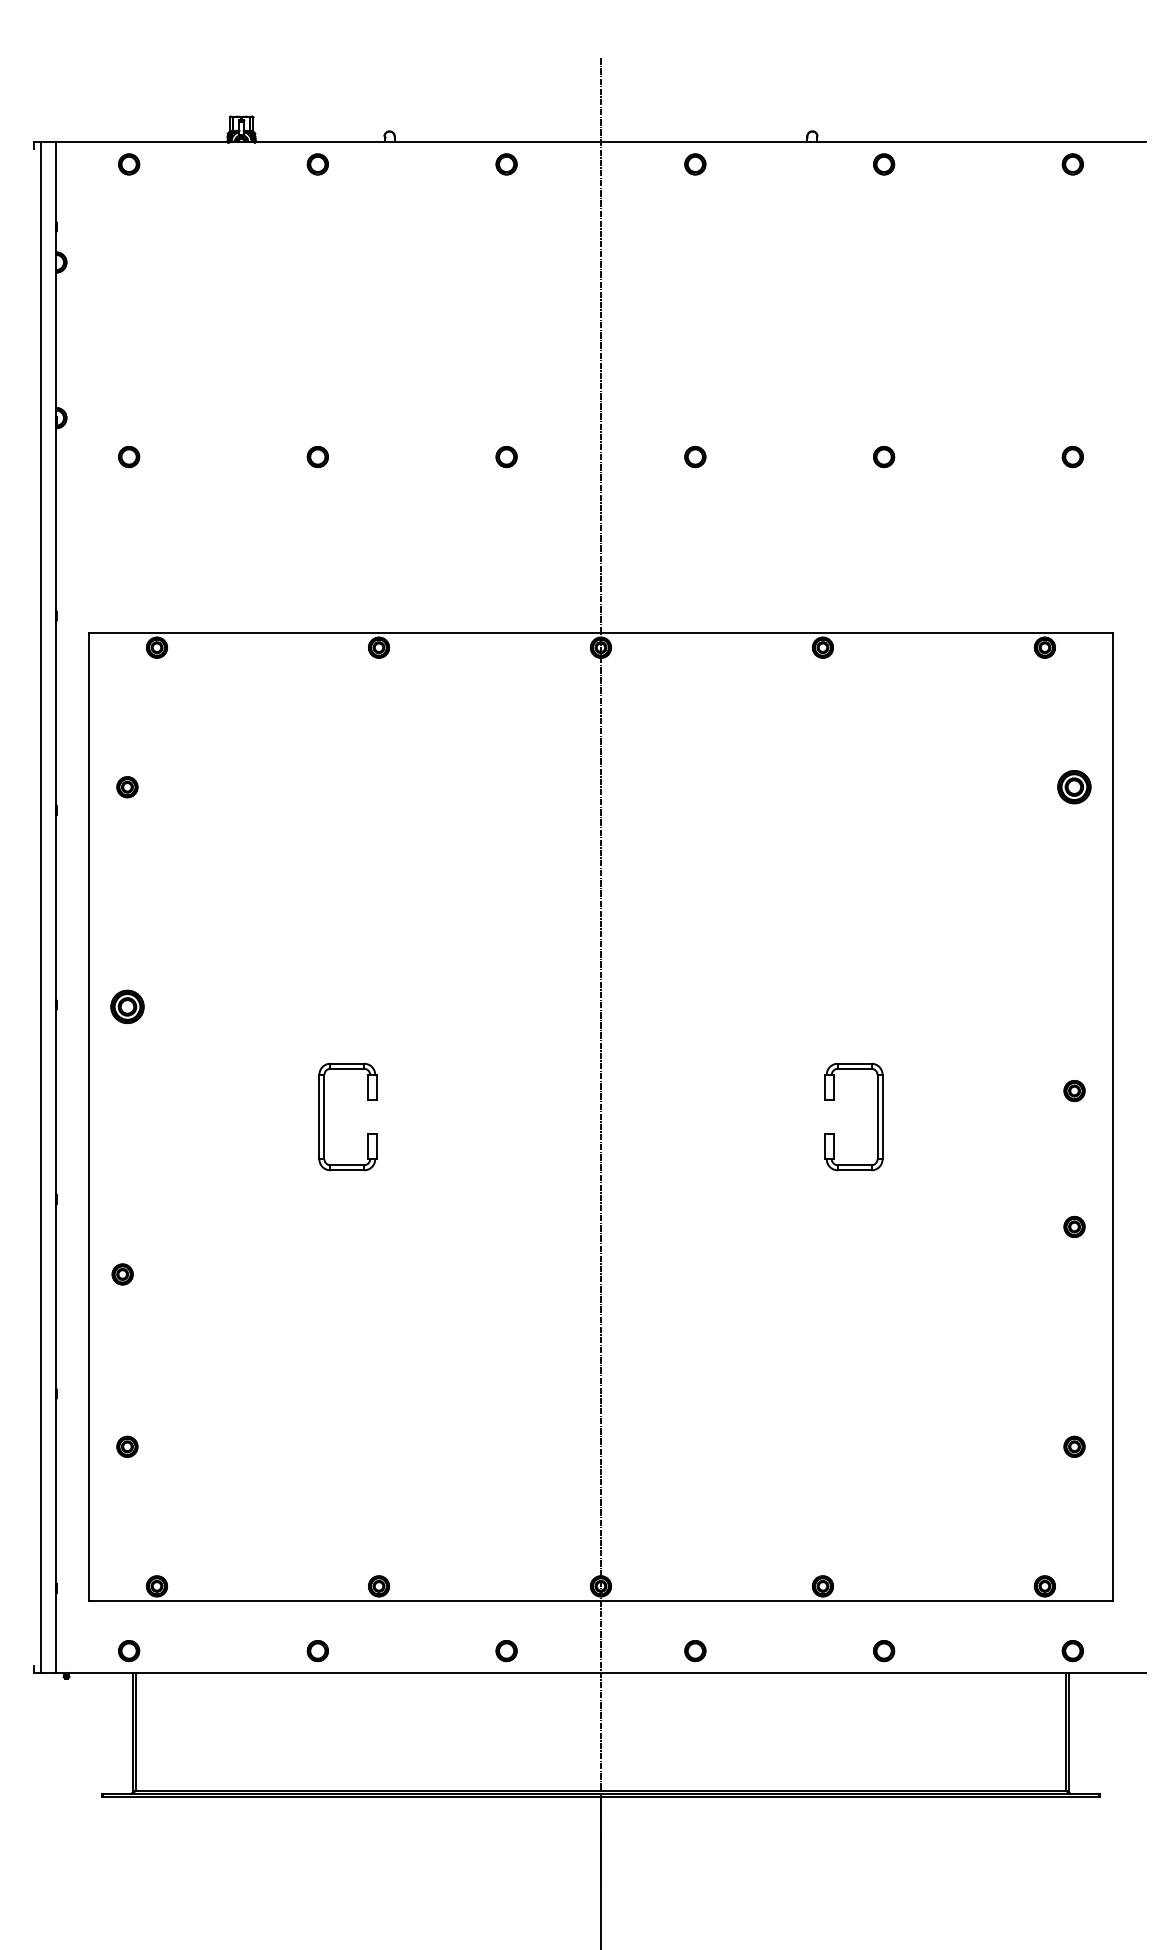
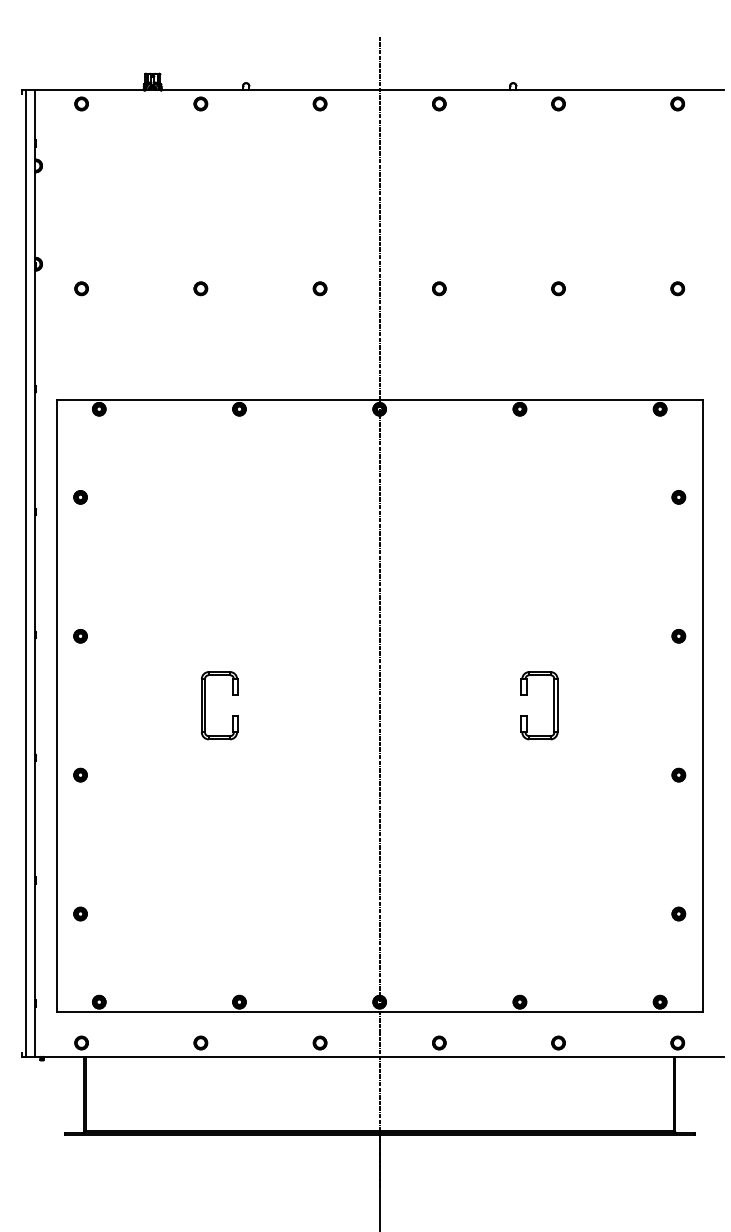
part: (1074, 787) -> (678, 497), size x0.62
part: (127, 1007) -> (80, 636), size x0.62
part: (1074, 1091) -> (678, 636), moved
part: (122, 1273) -> (80, 774), moved

